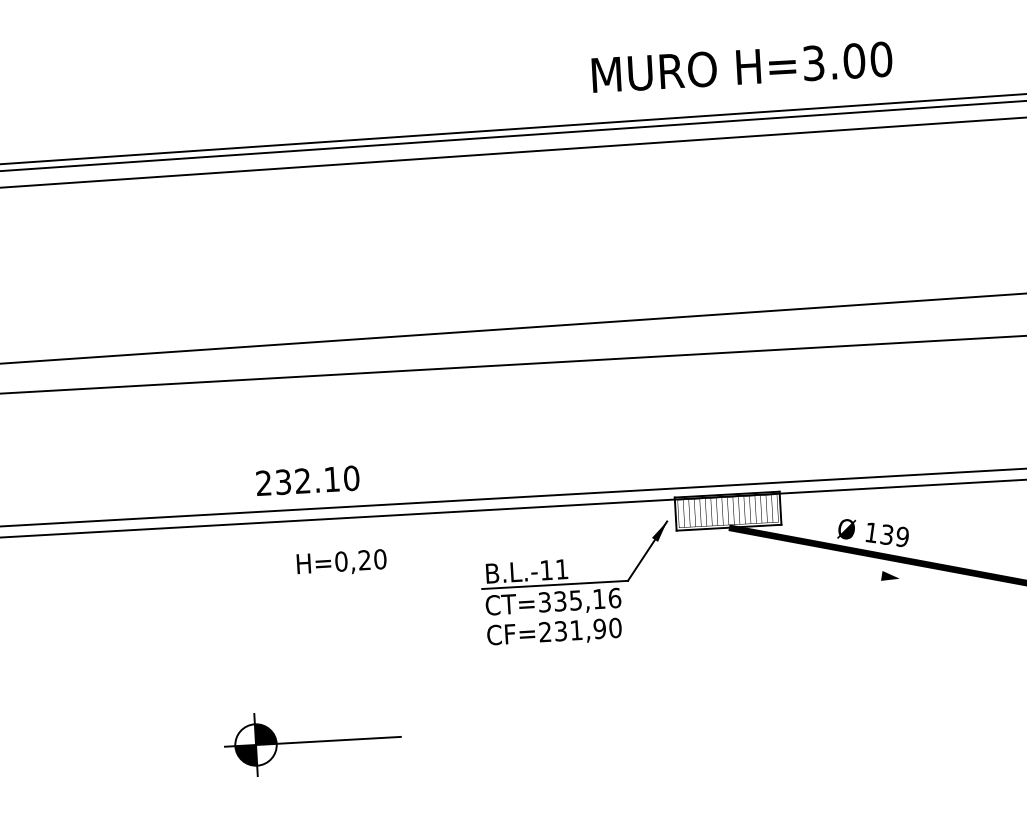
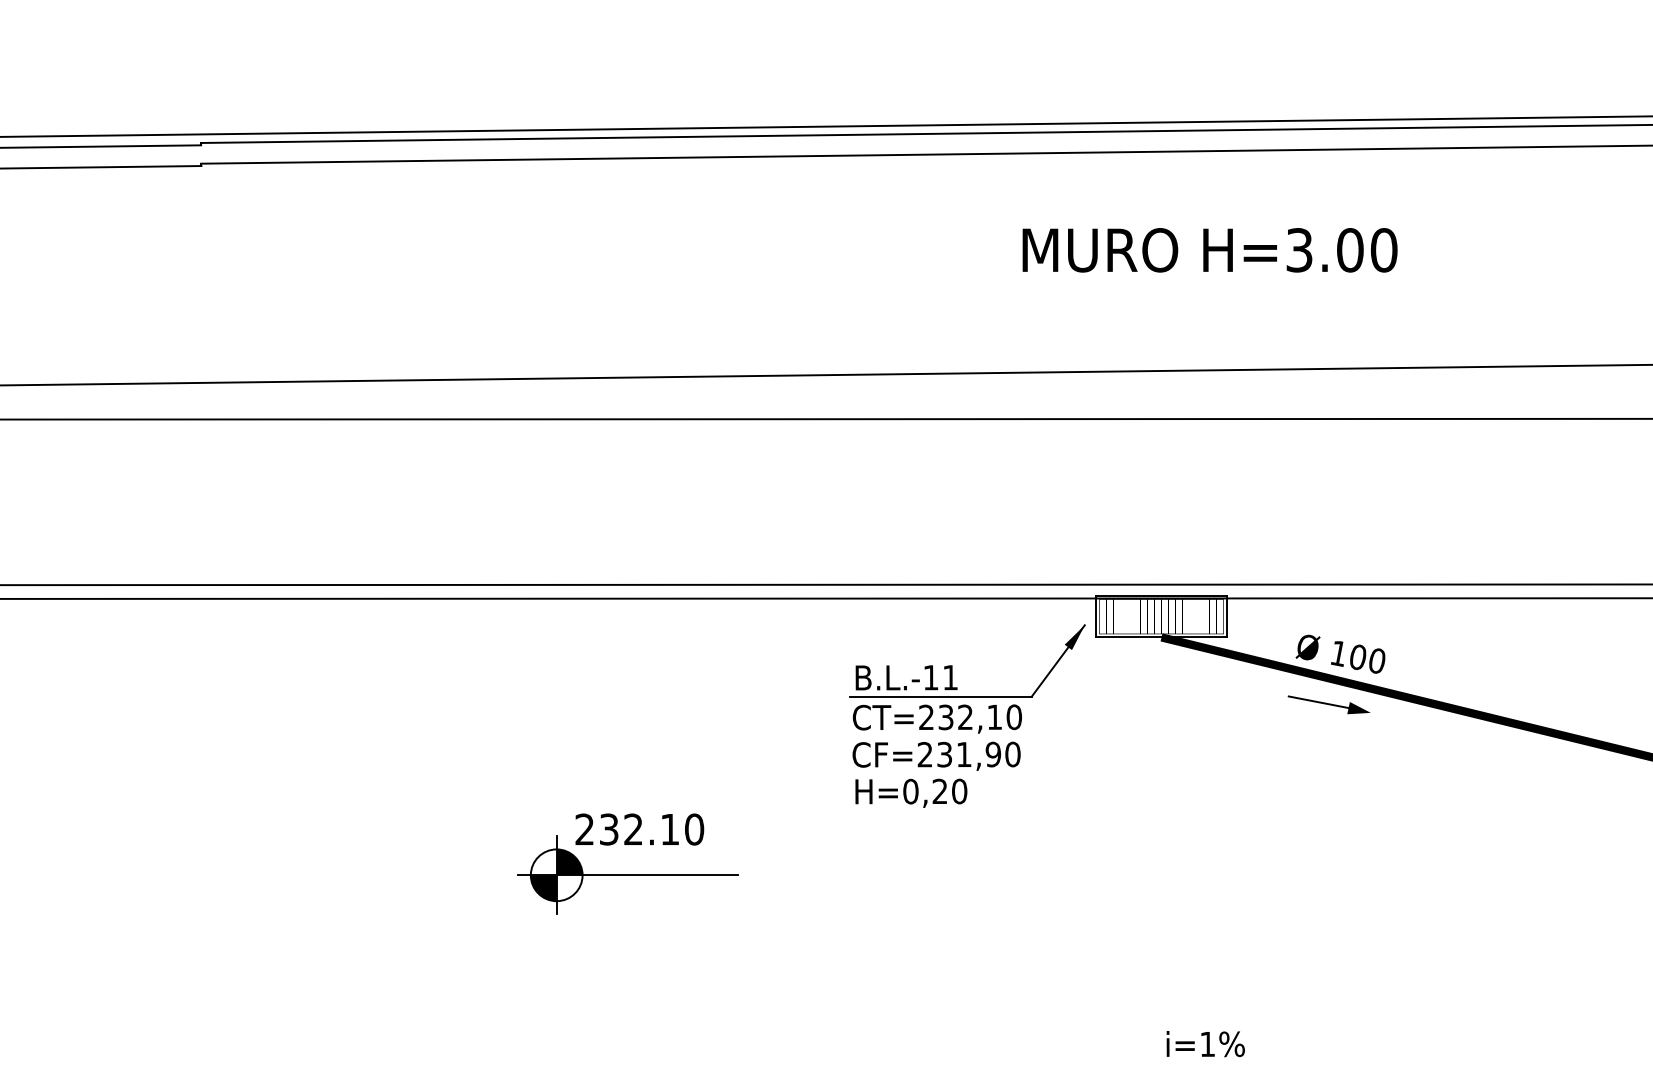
text: (741, 67) -> (1209, 250), moved
text: (307, 480) -> (639, 829), moved
text: (893, 535) -> (1366, 658), 139 -> 100
text: (341, 562) -> (911, 792), moved
line: (857, 572) -> (1318, 702), added
text: (579, 600) -> (970, 717), CT=335,16 -> CT=232,10

